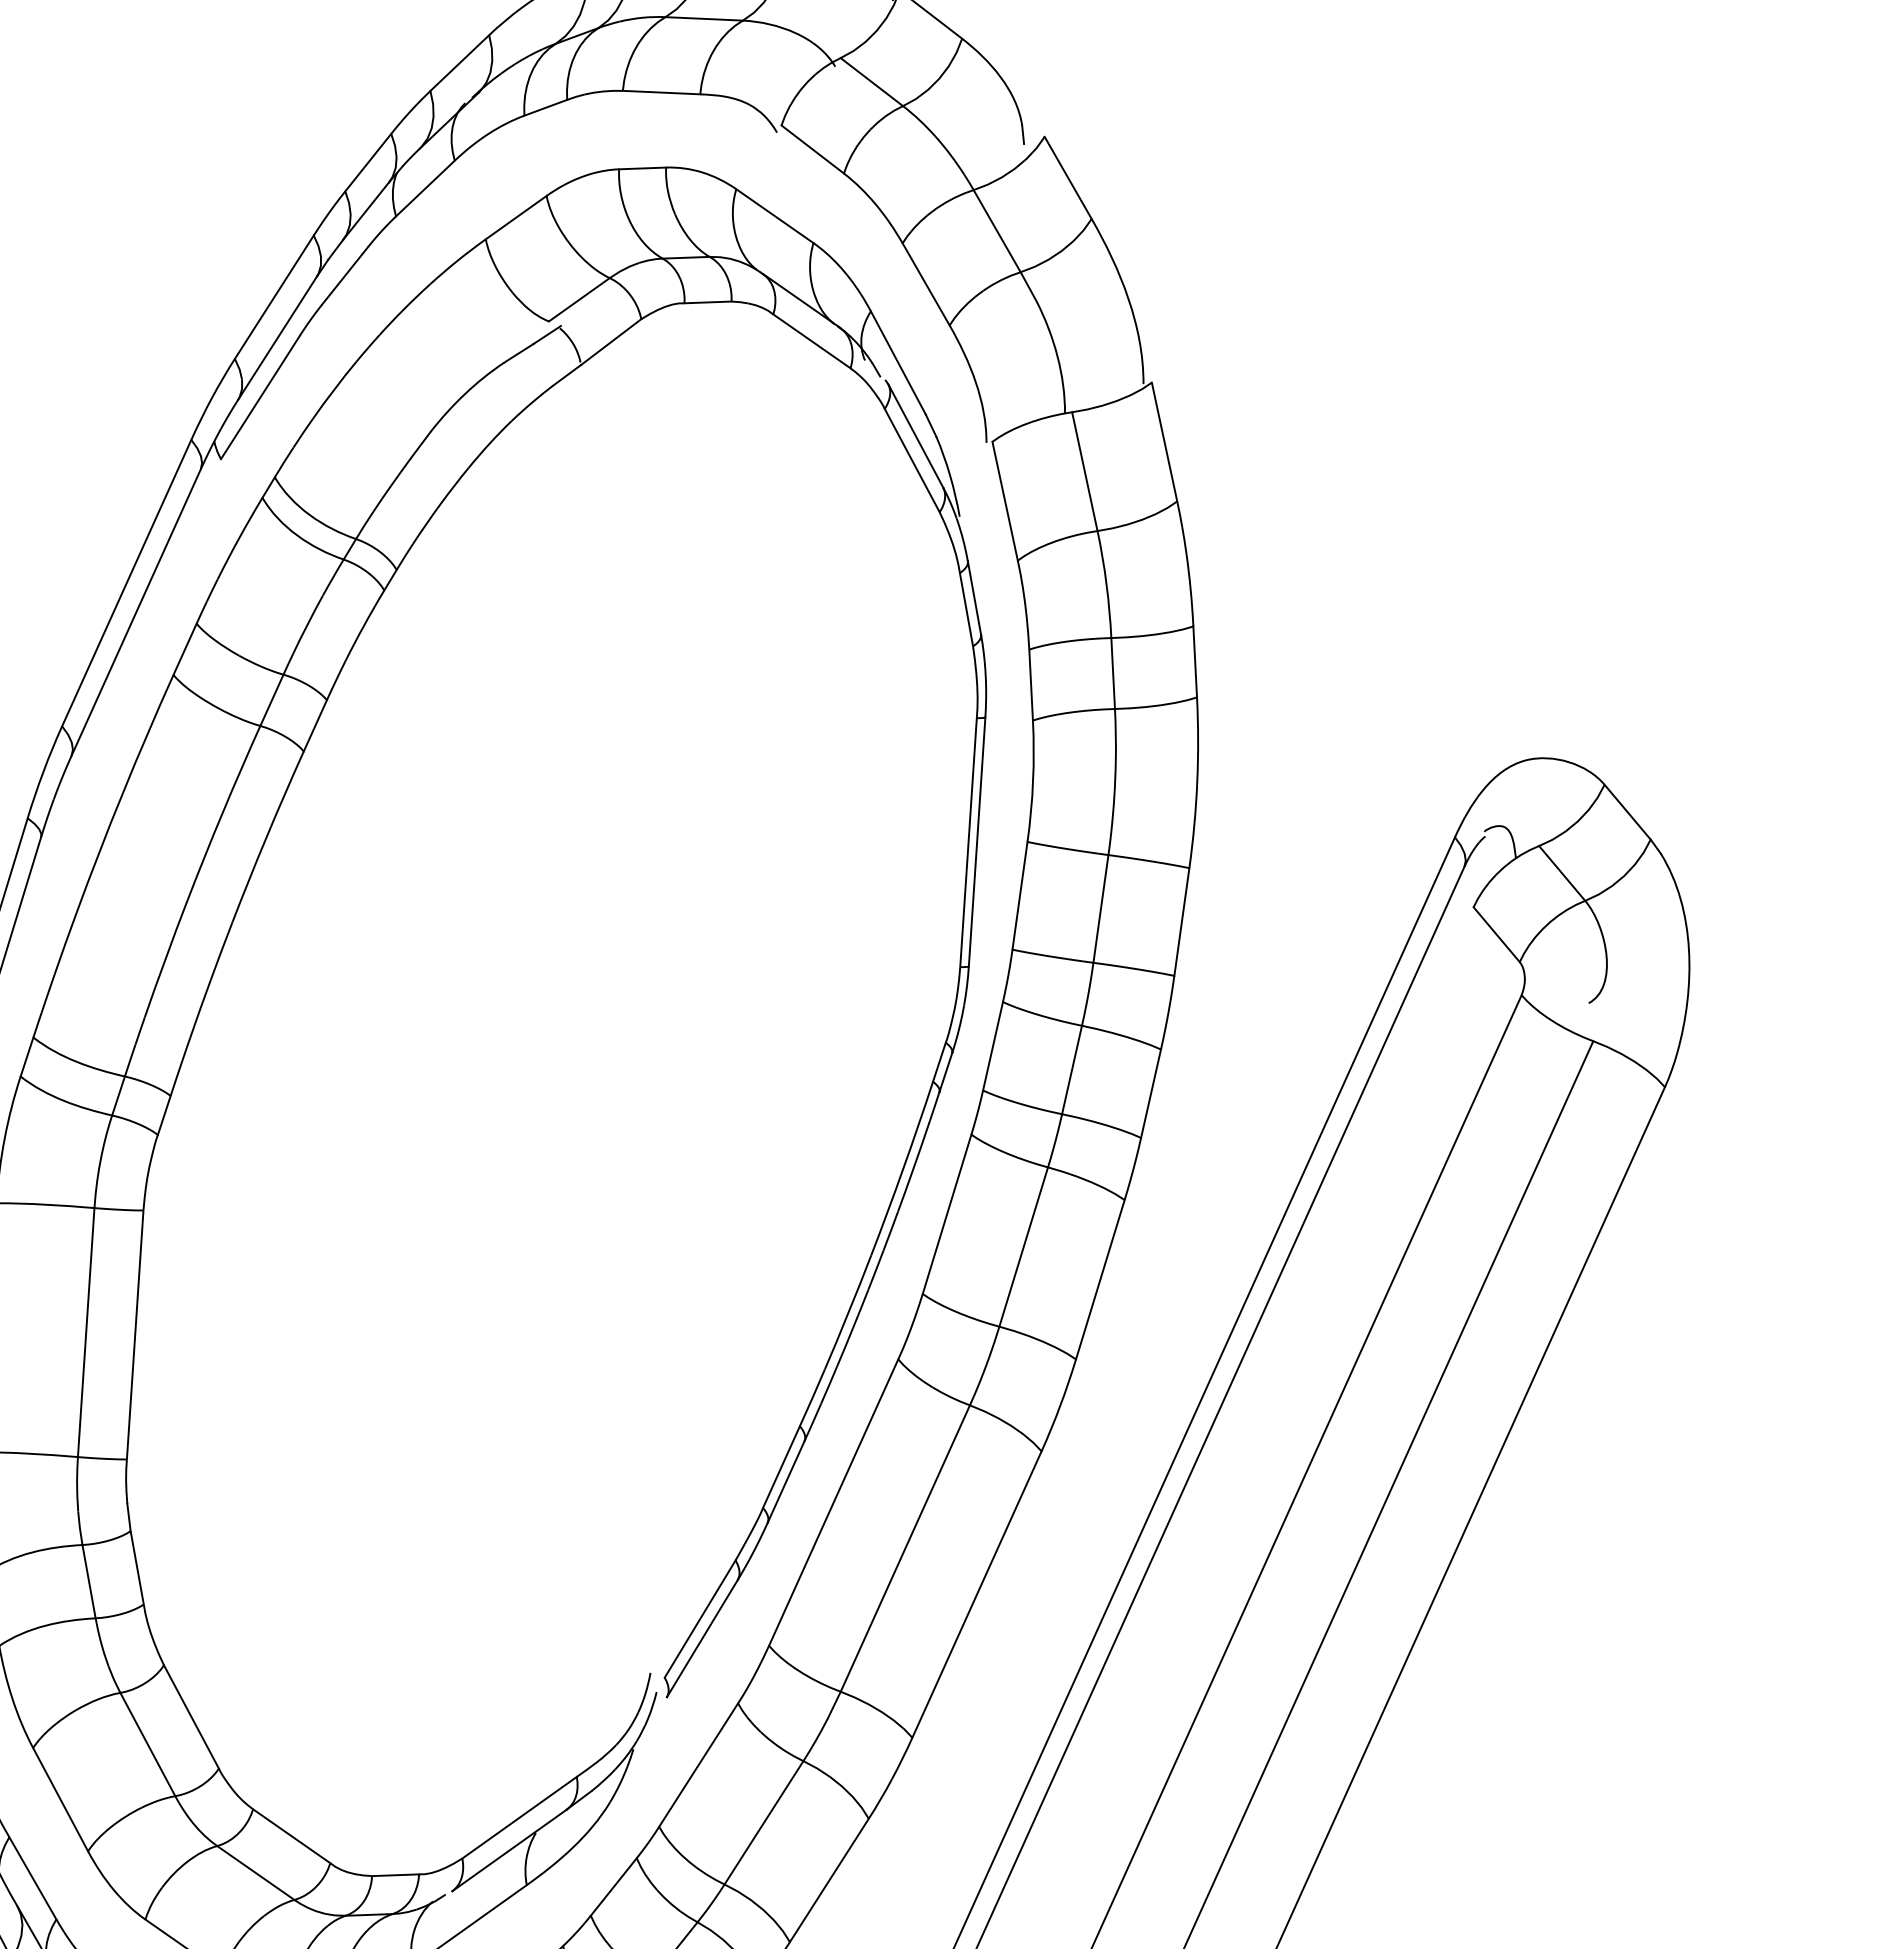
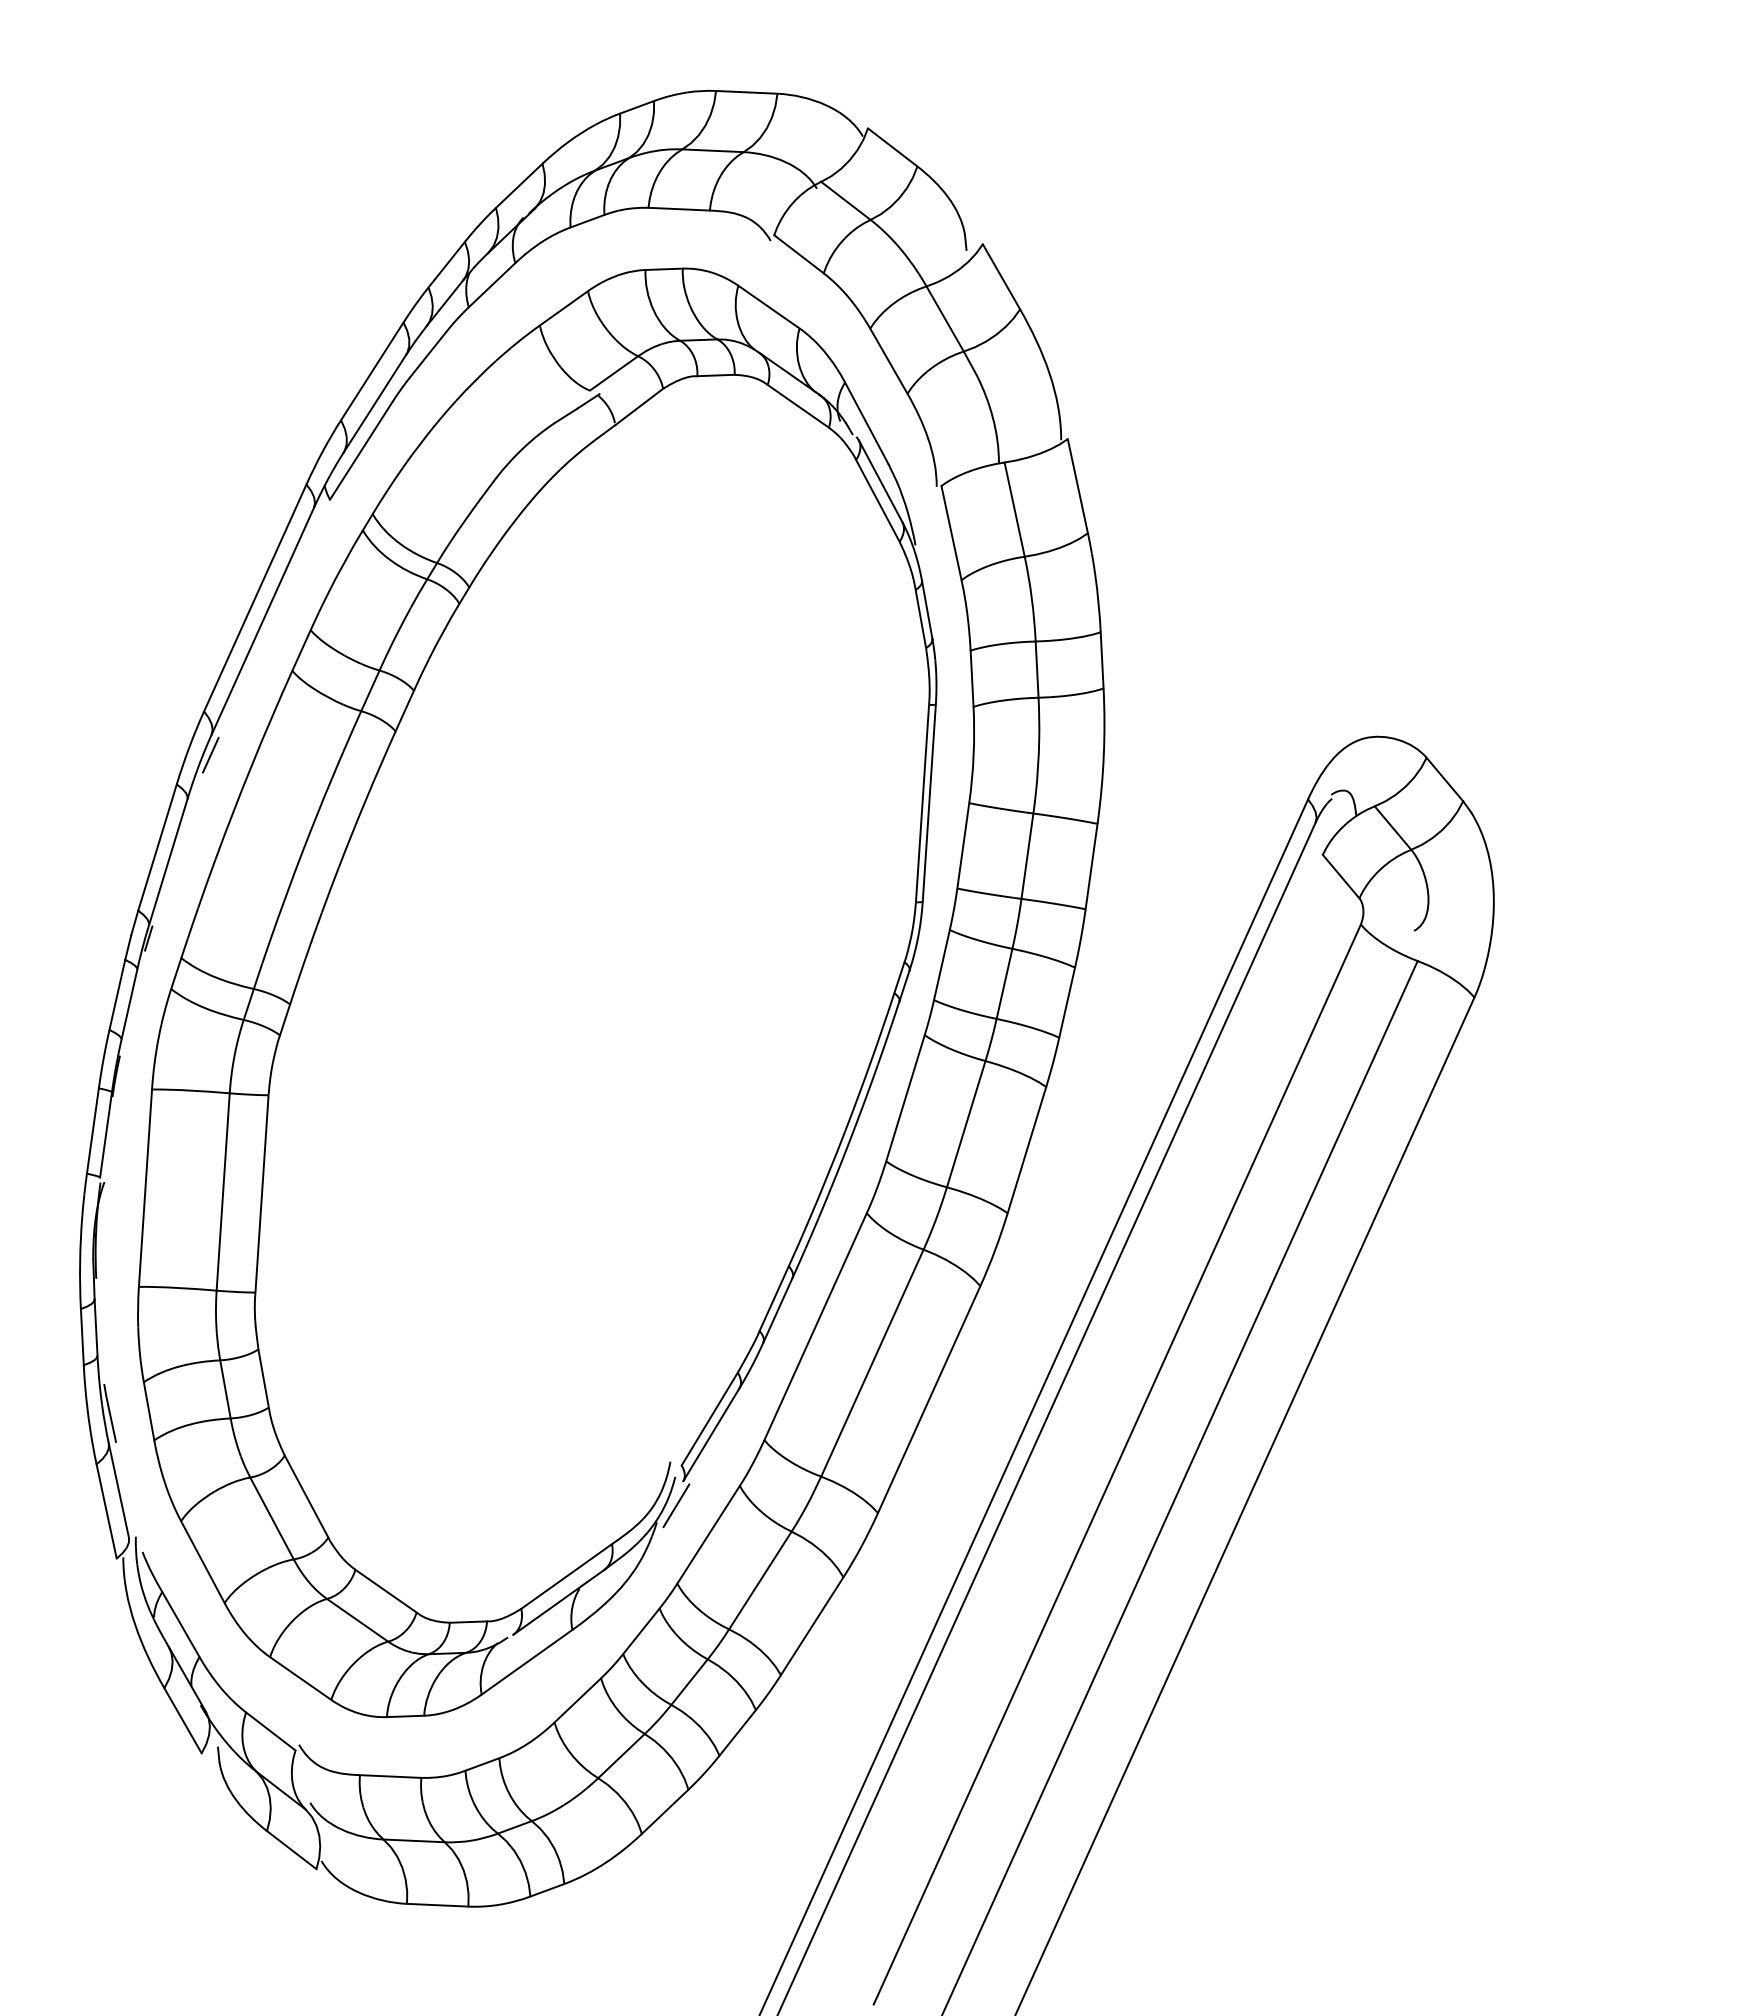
line: (70, 780) -> (210, 754), added
line: (658, 1728) -> (676, 1505), added

